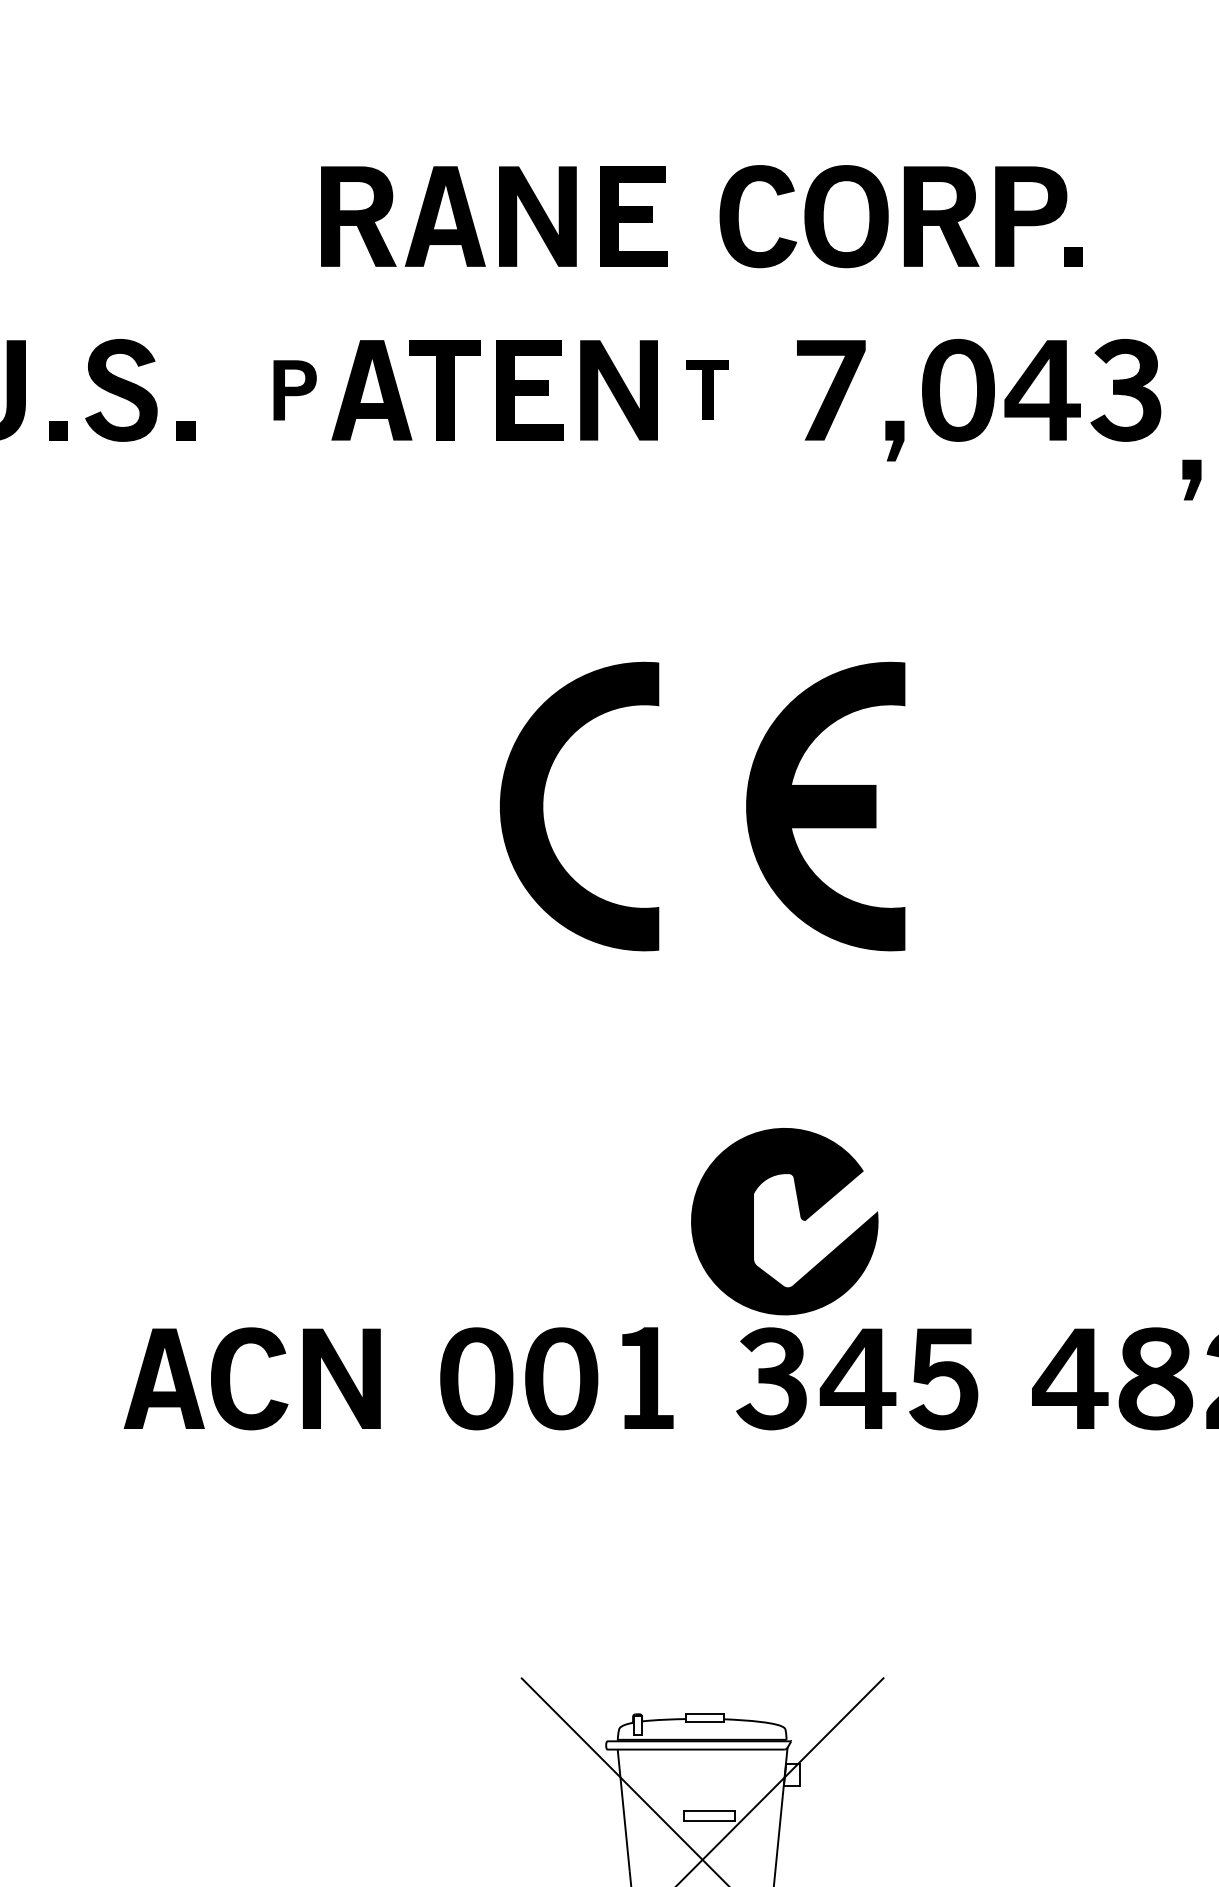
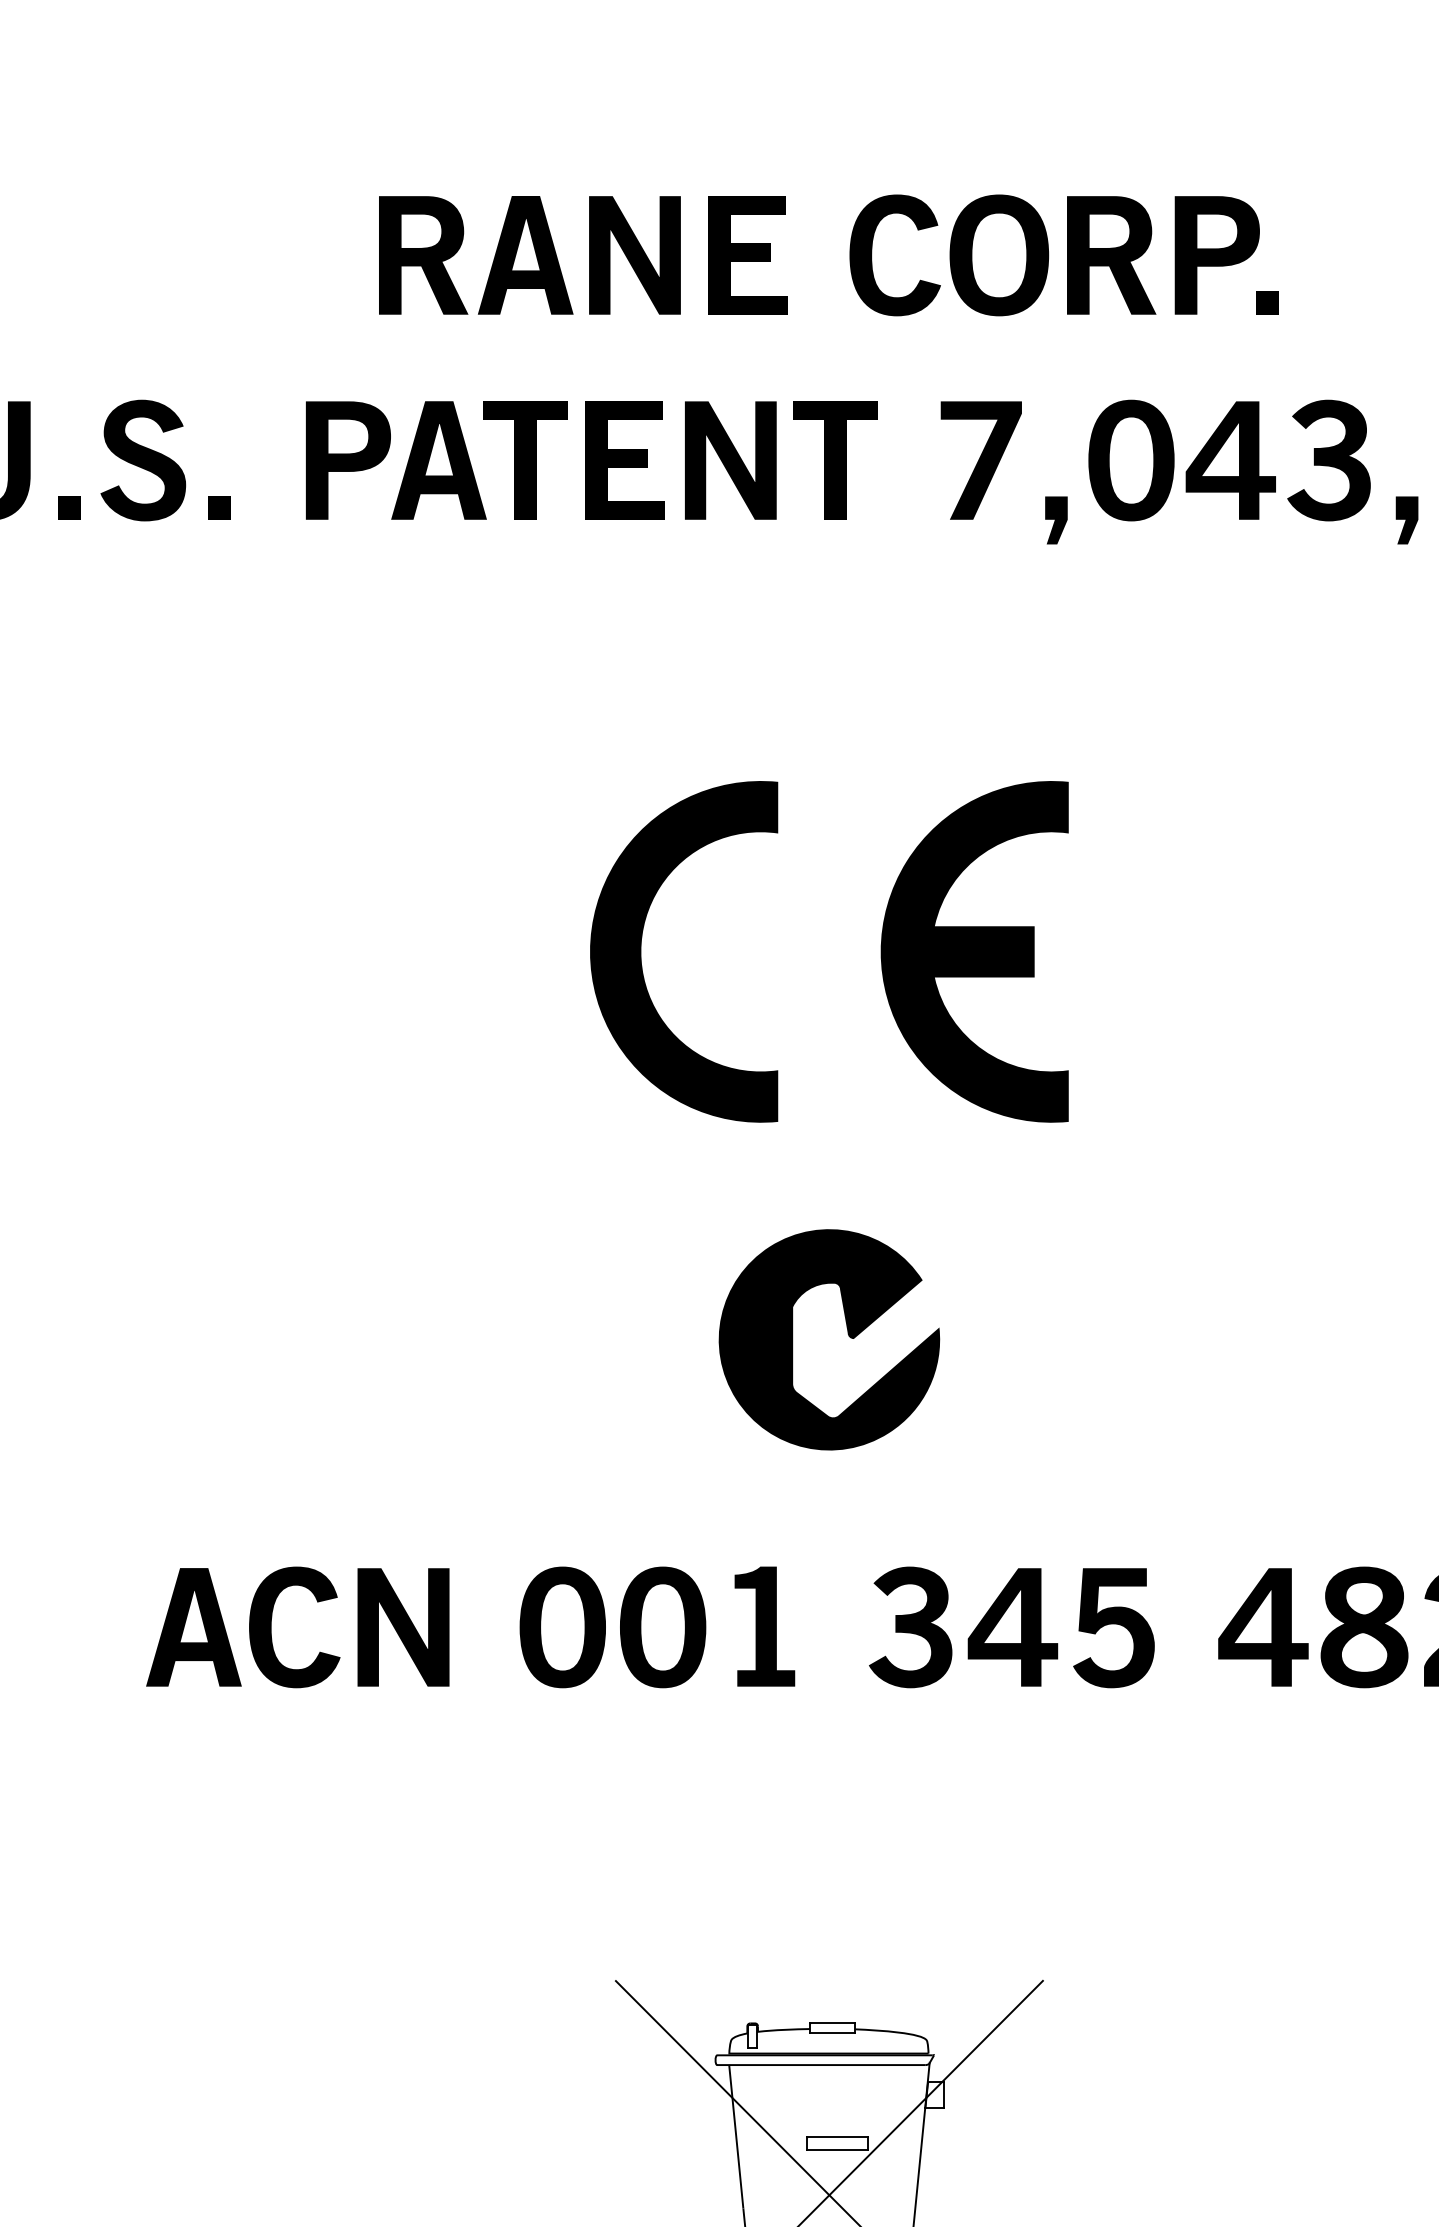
part: (295, 390) -> (348, 460), size x1.67
part: (707, 390) -> (835, 460), size x1.67
part: (1191, 480) -> (1406, 520), moved
part: (800, 1216) -> (847, 1333), moved

